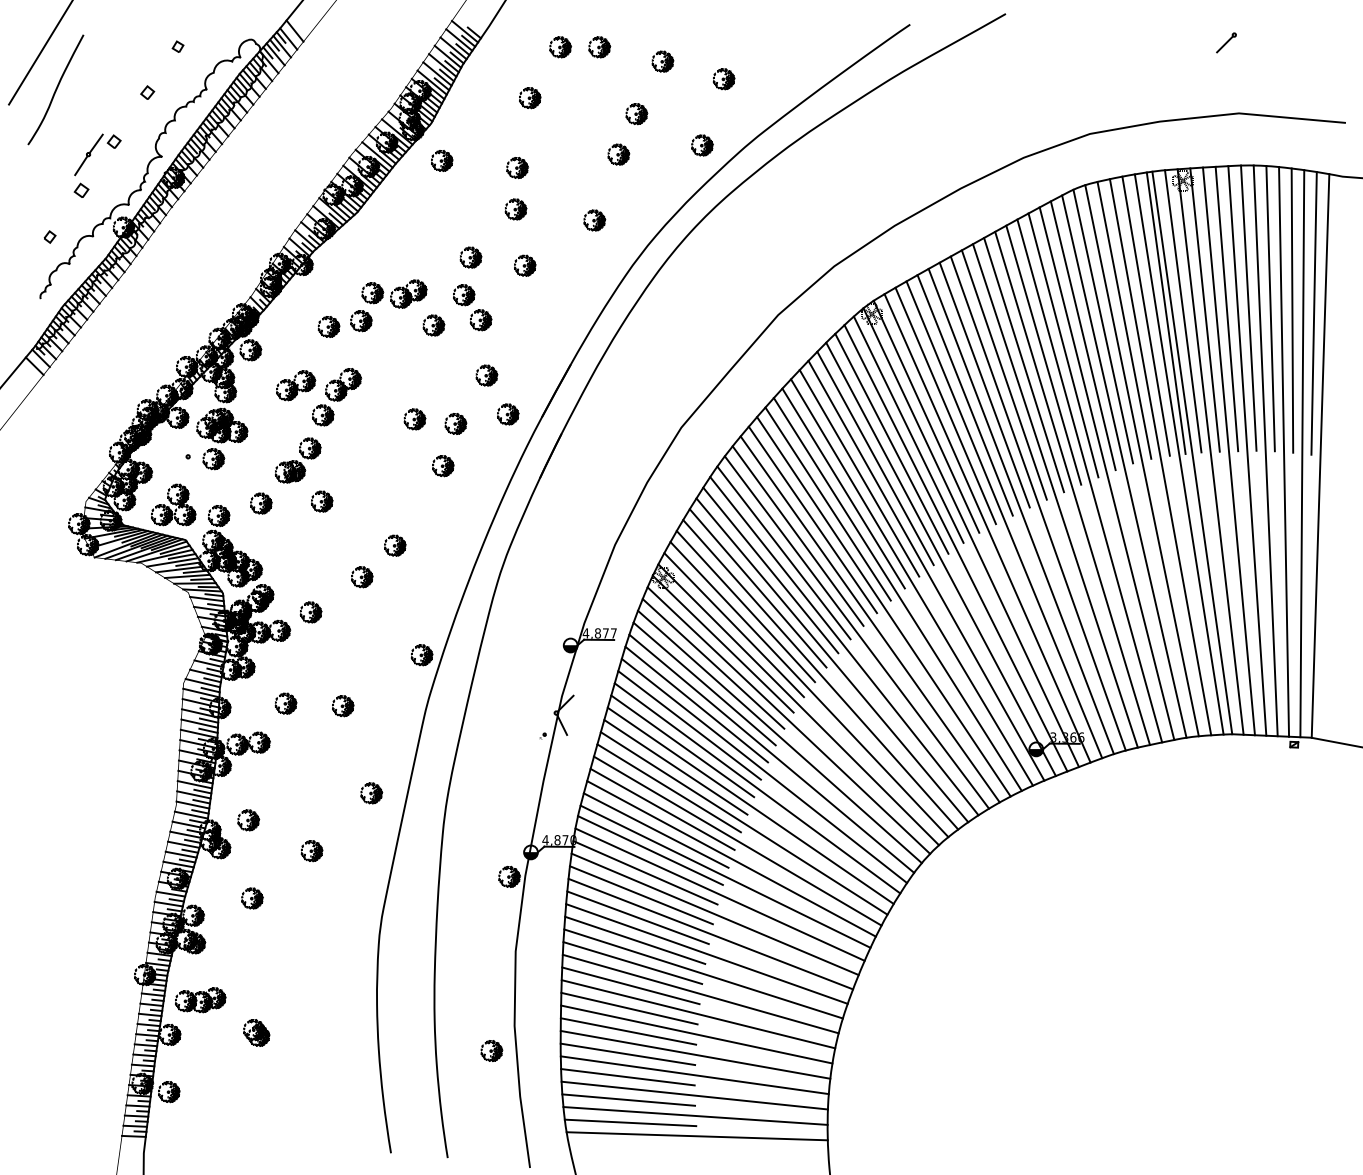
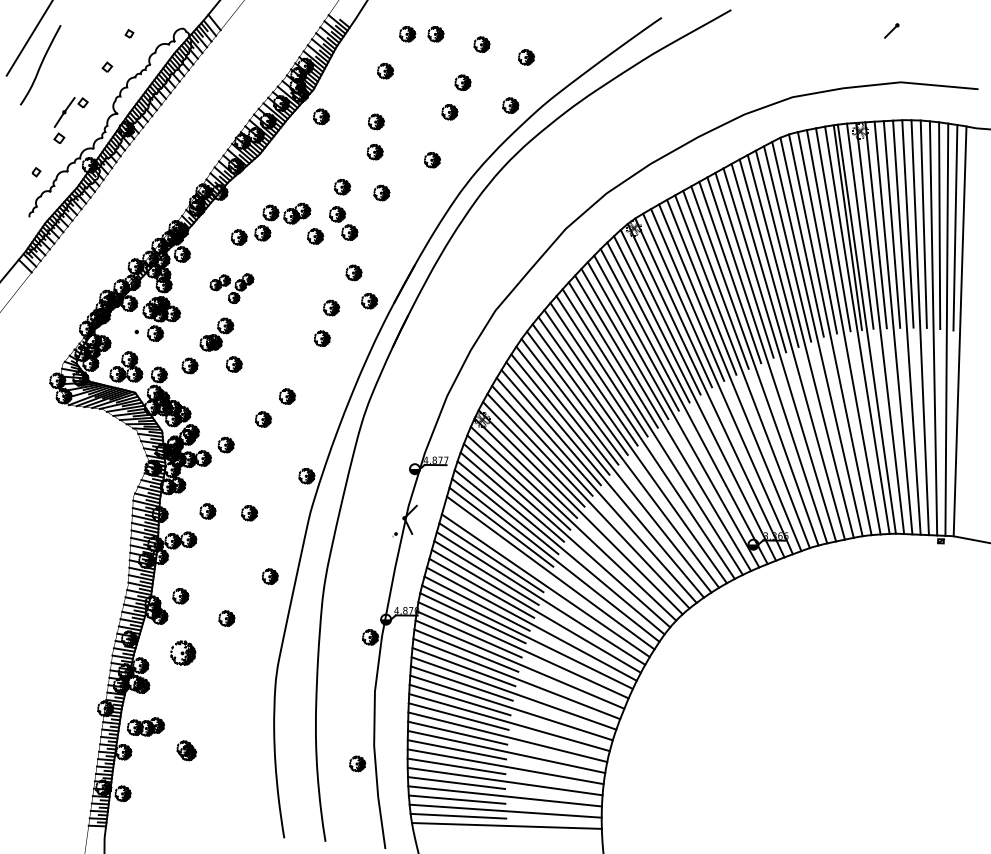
part: (318, 396) -> (231, 288), size x0.7
part: (414, 419) -> (301, 304), removed
line: (682, 746) -> (496, 542), removed
part: (252, 897) -> (183, 652), size x1.6

